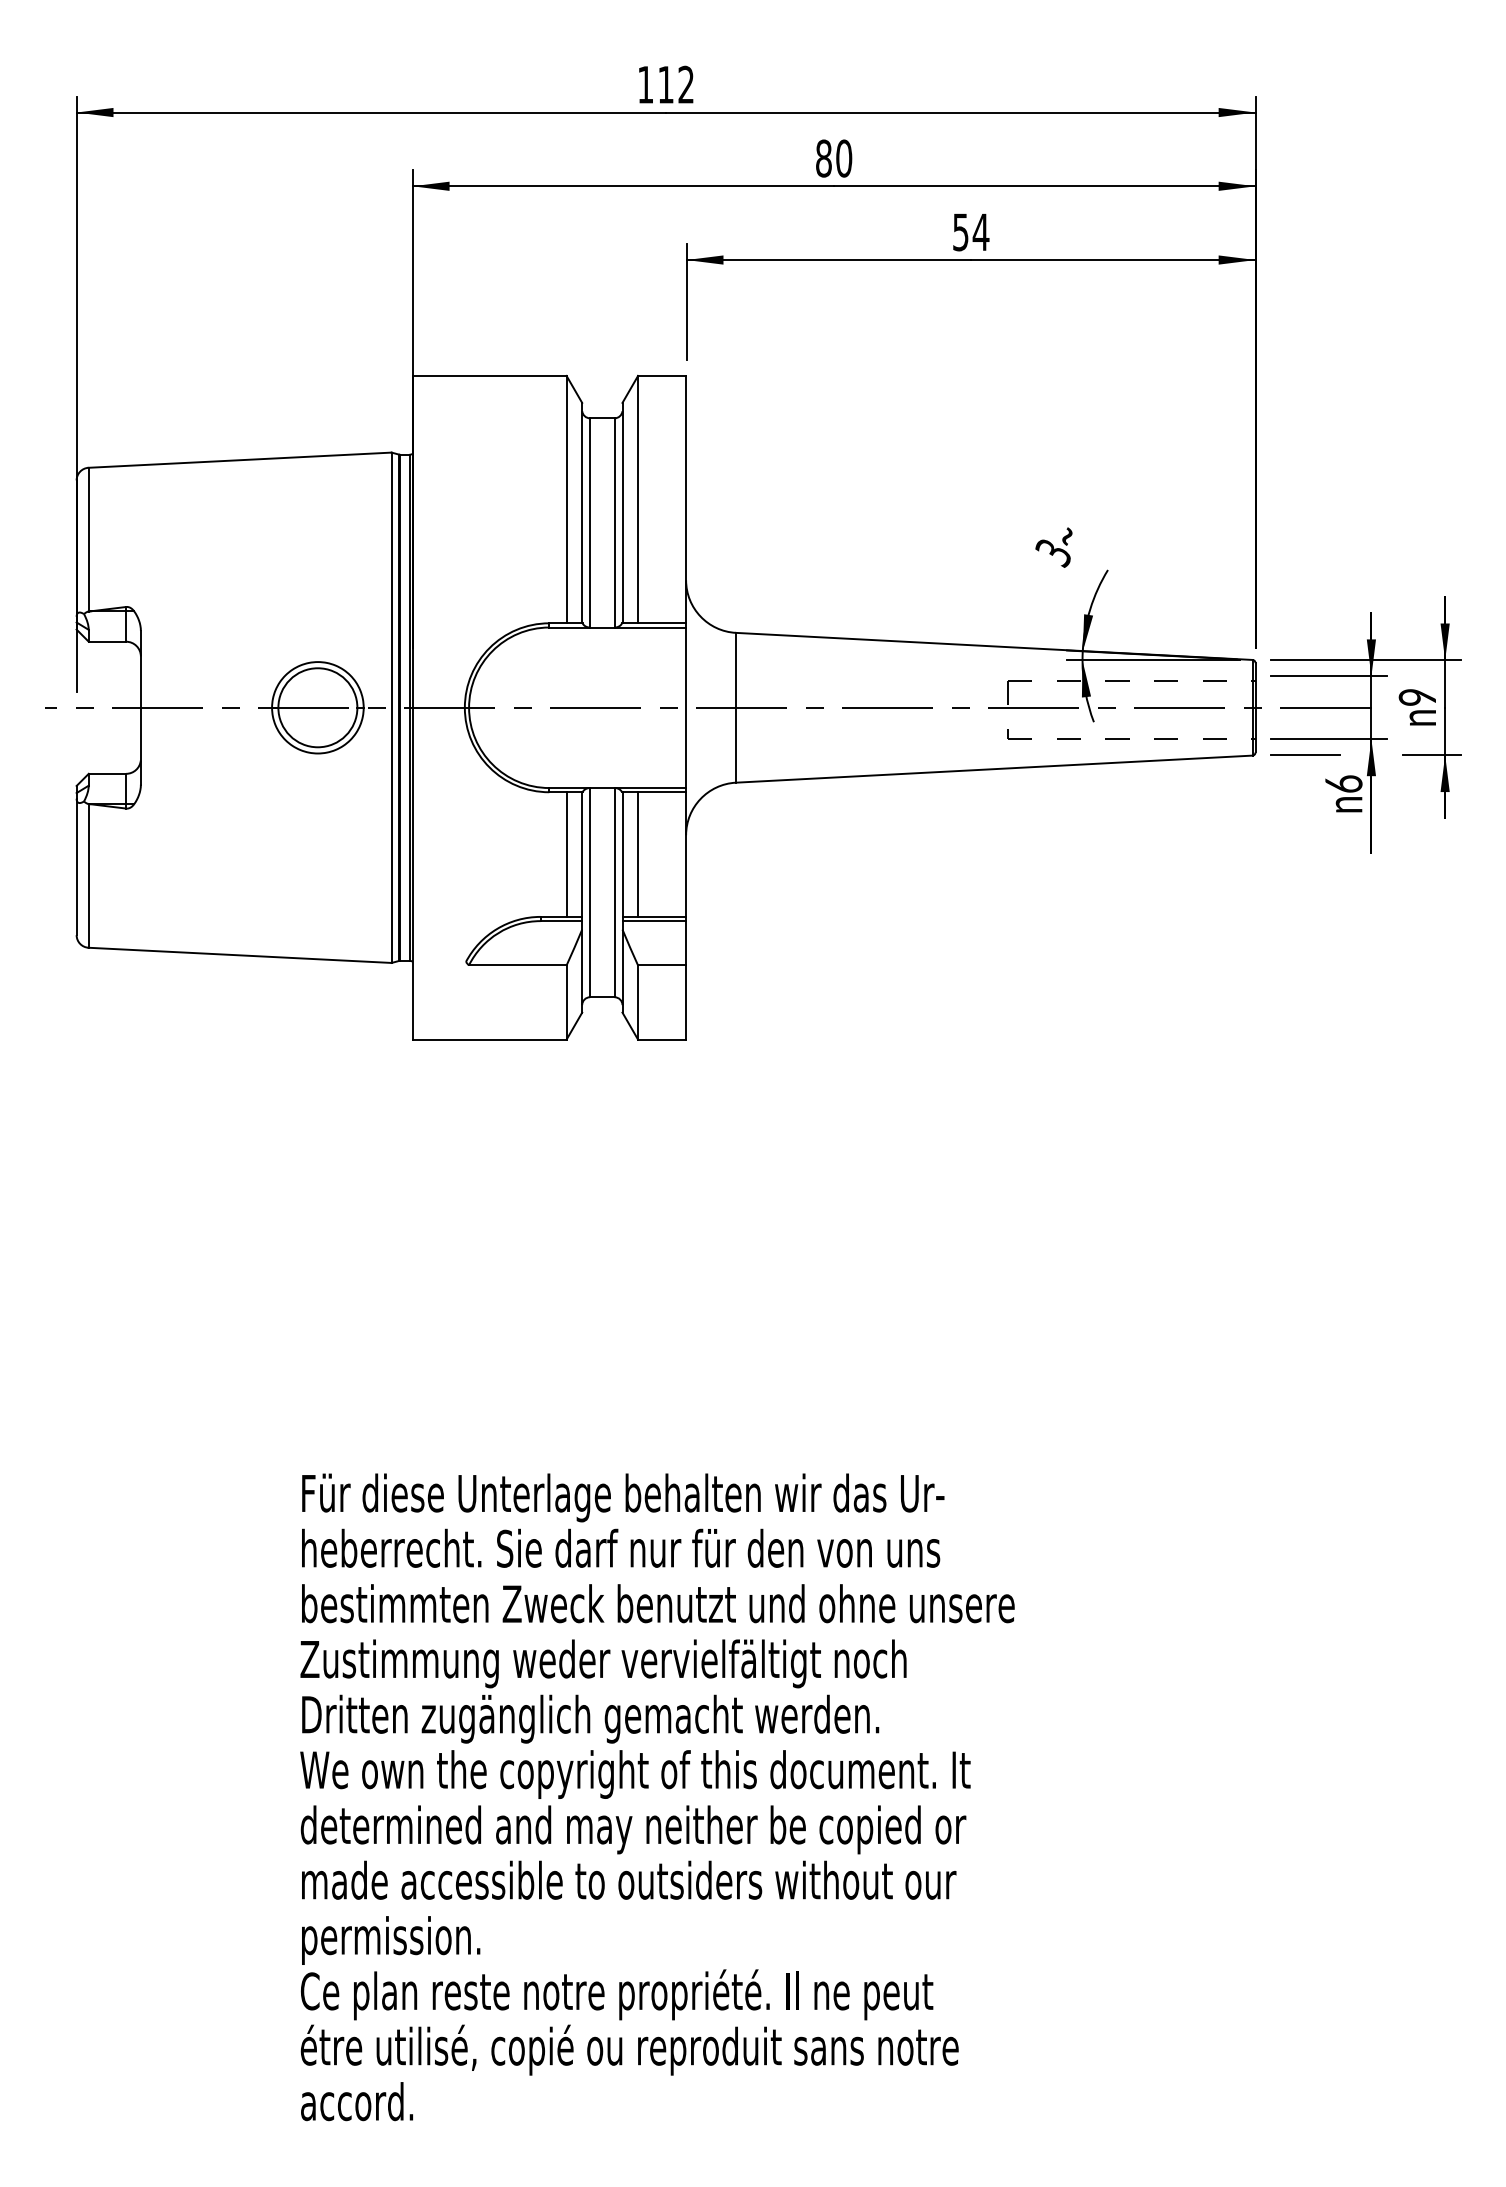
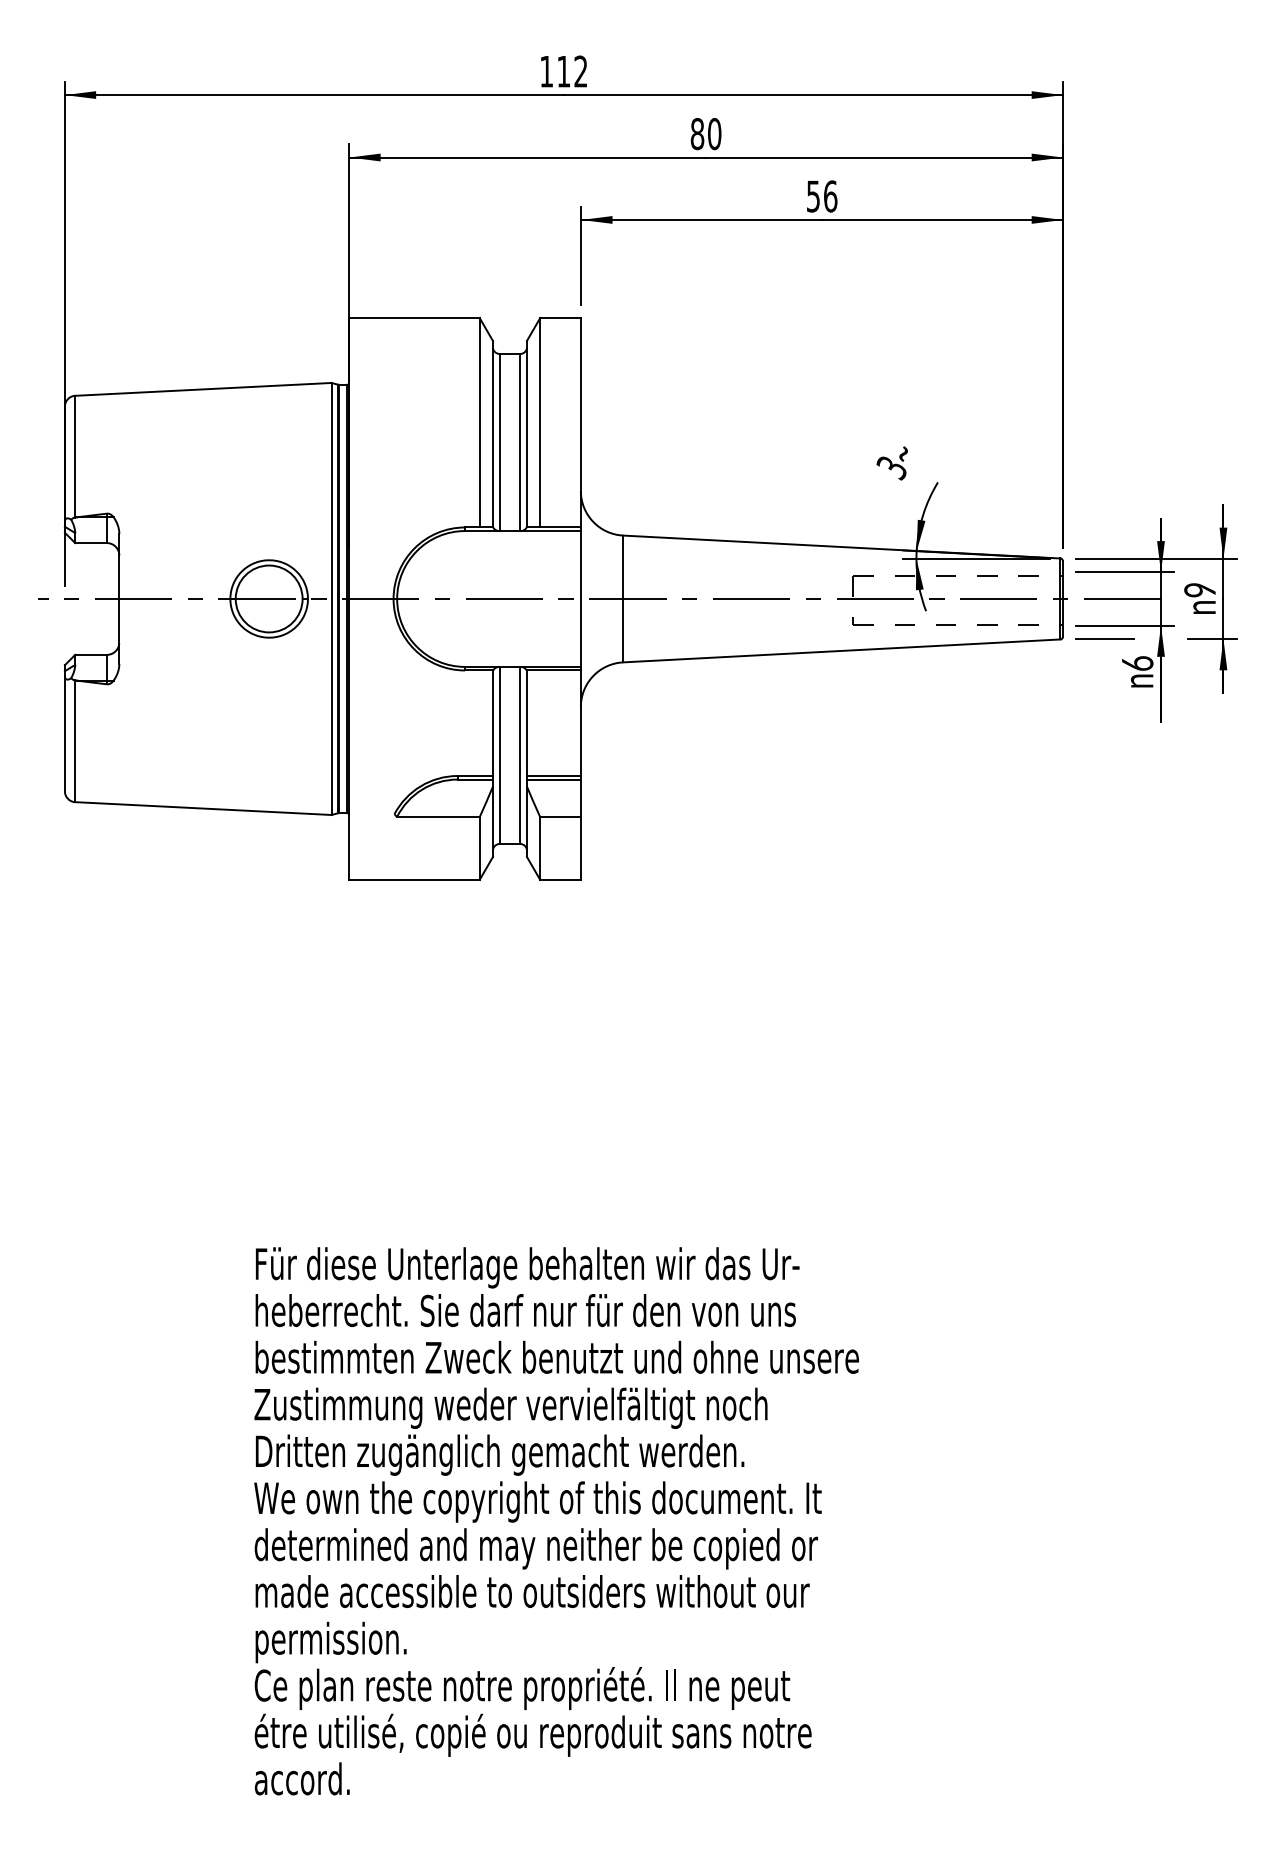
text: (980, 232) -> (830, 196), 54 -> 56
line: (566, 854) -> (479, 723), removed
line: (638, 854) -> (540, 723), removed

